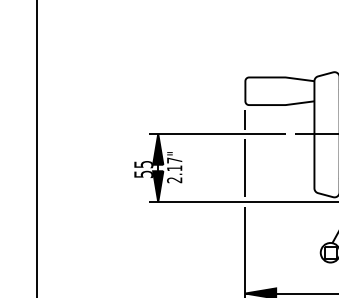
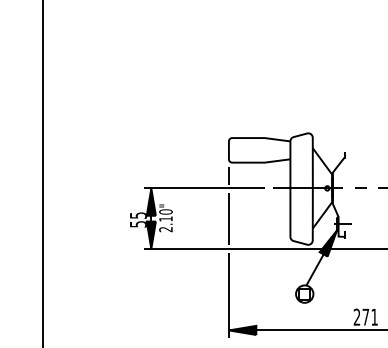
text: (174, 159) -> (165, 211), 2.17" -> 2.10"

